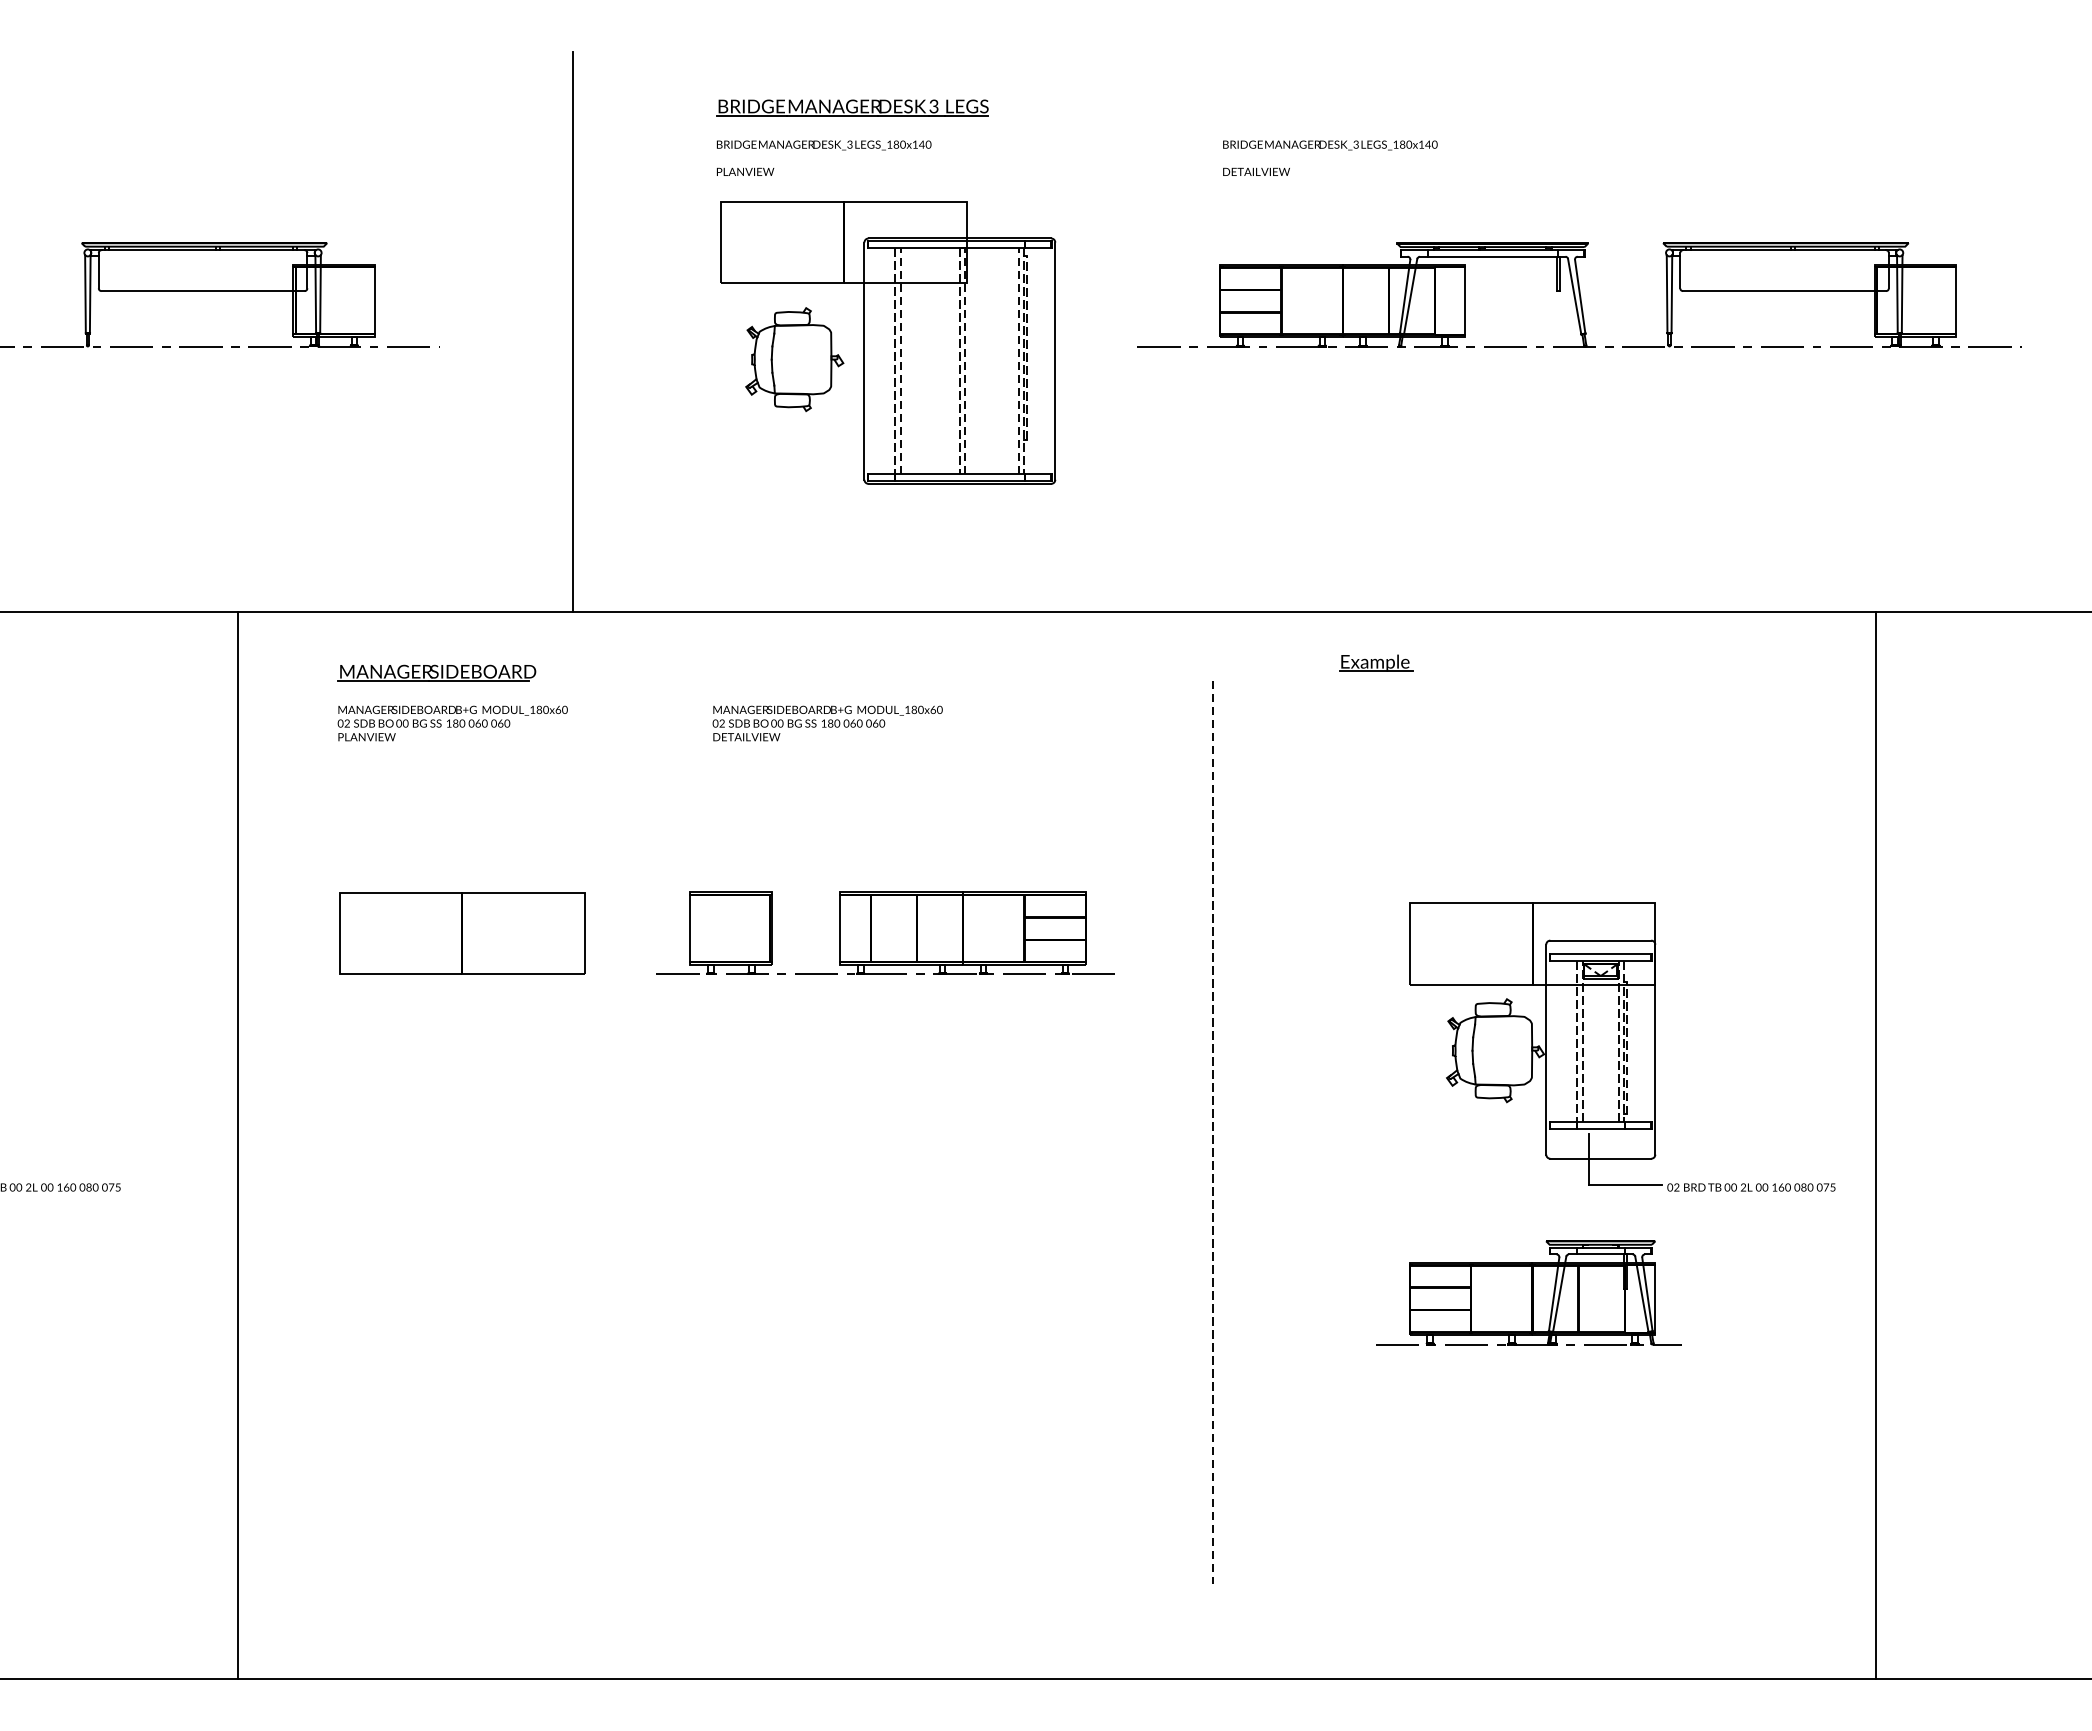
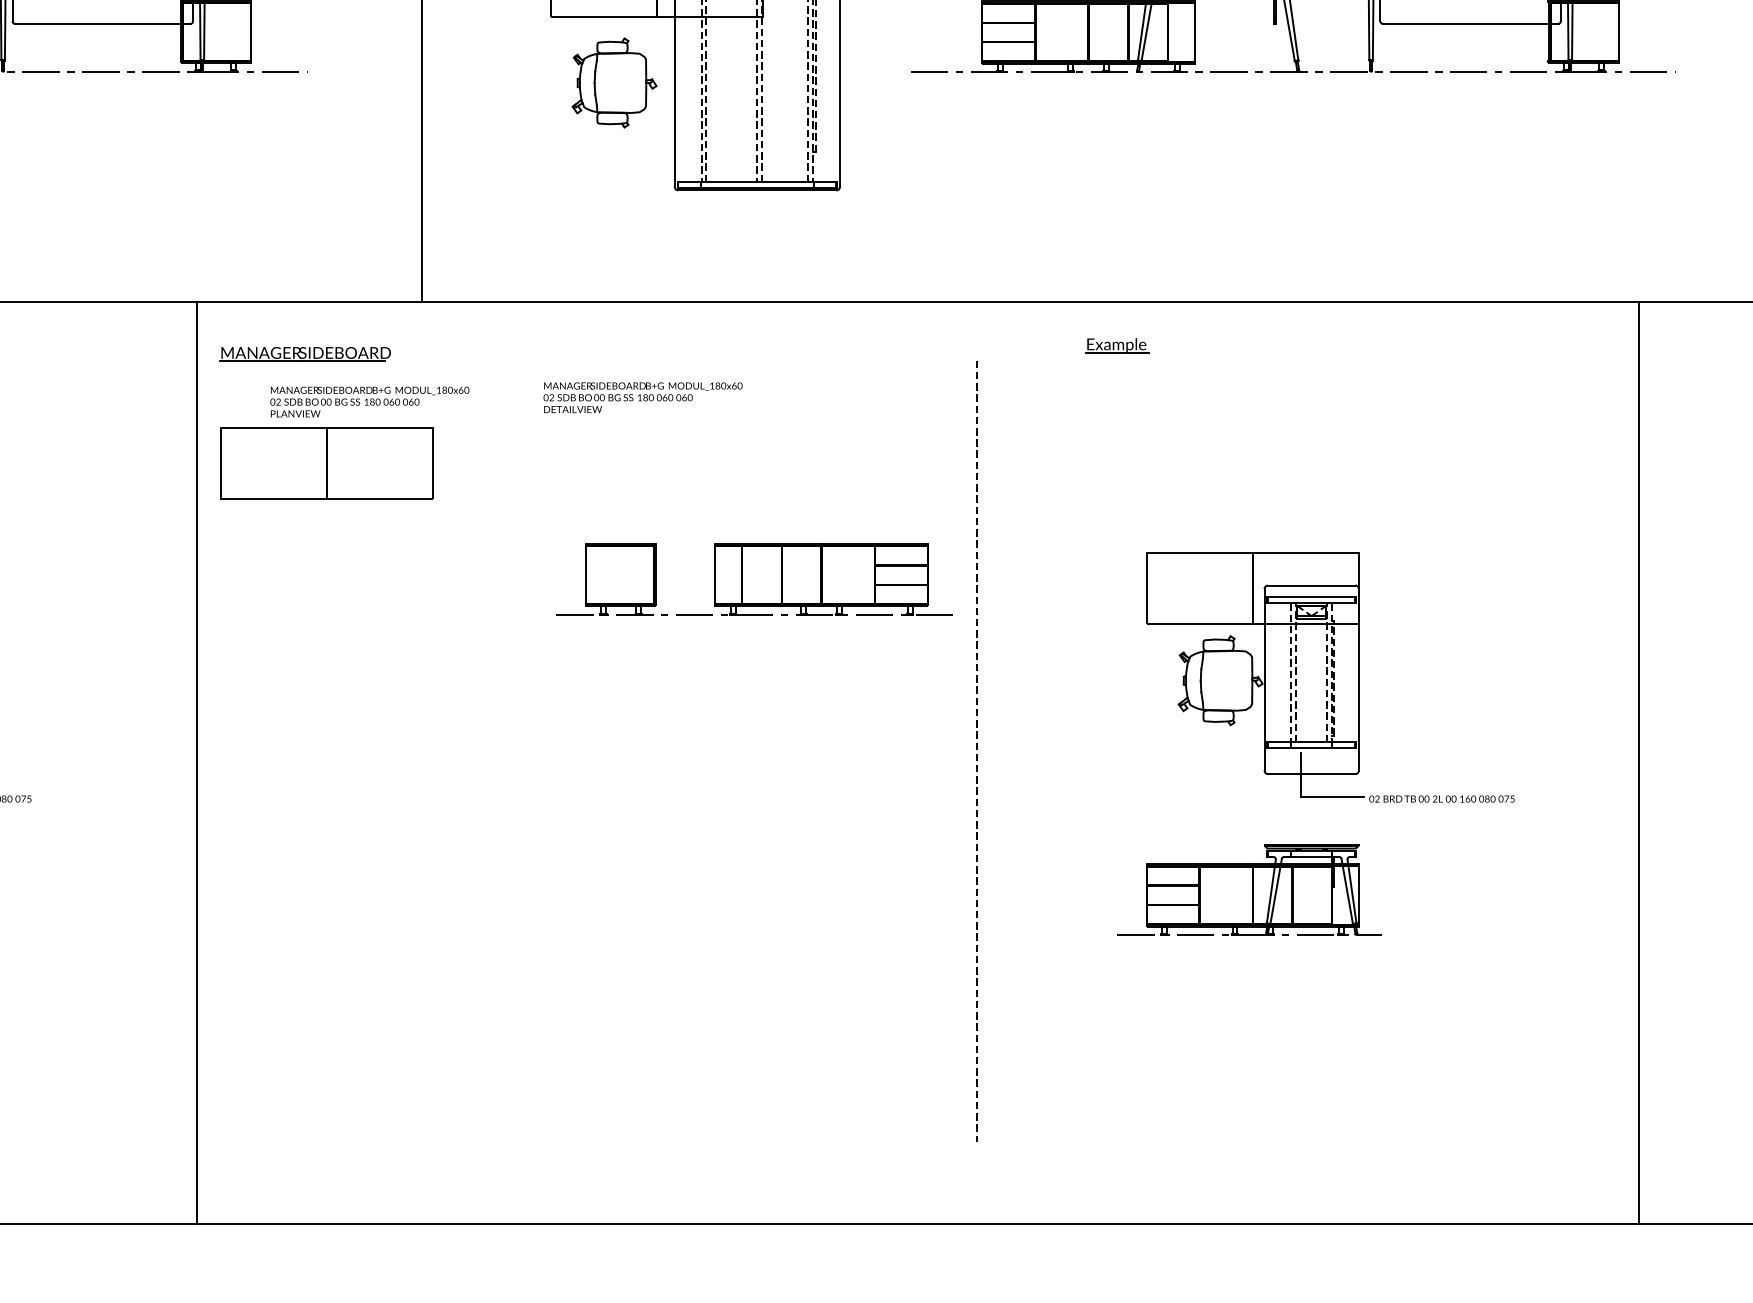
text: (452, 723) -> (369, 402), moved
part: (885, 932) -> (754, 578), moved
part: (462, 933) -> (327, 463), moved
line: (238, 1145) -> (197, 762), moved
line: (1875, 1145) -> (1639, 762), moved

